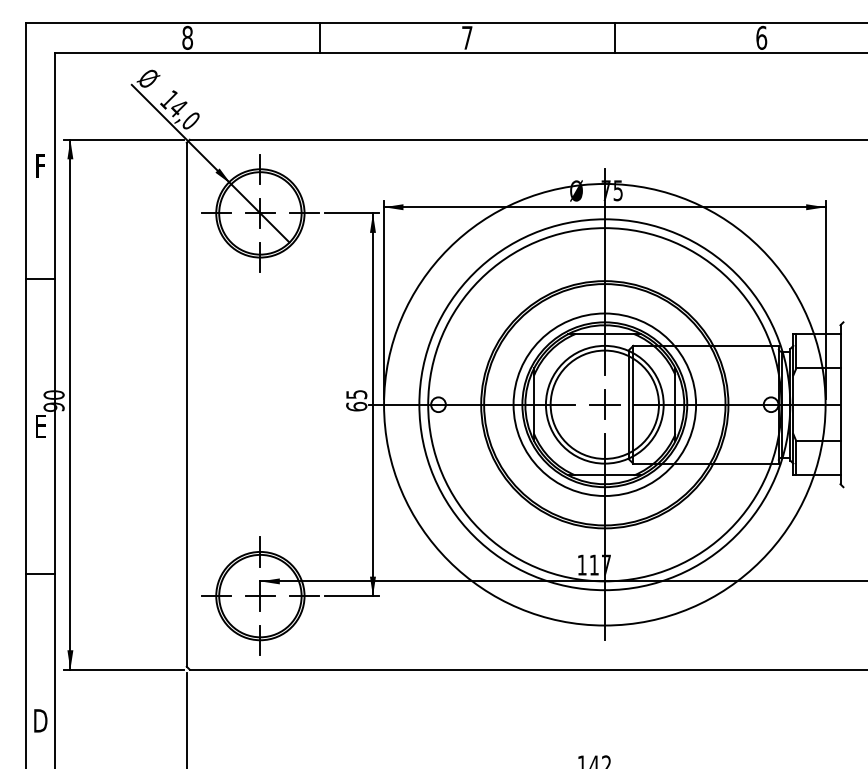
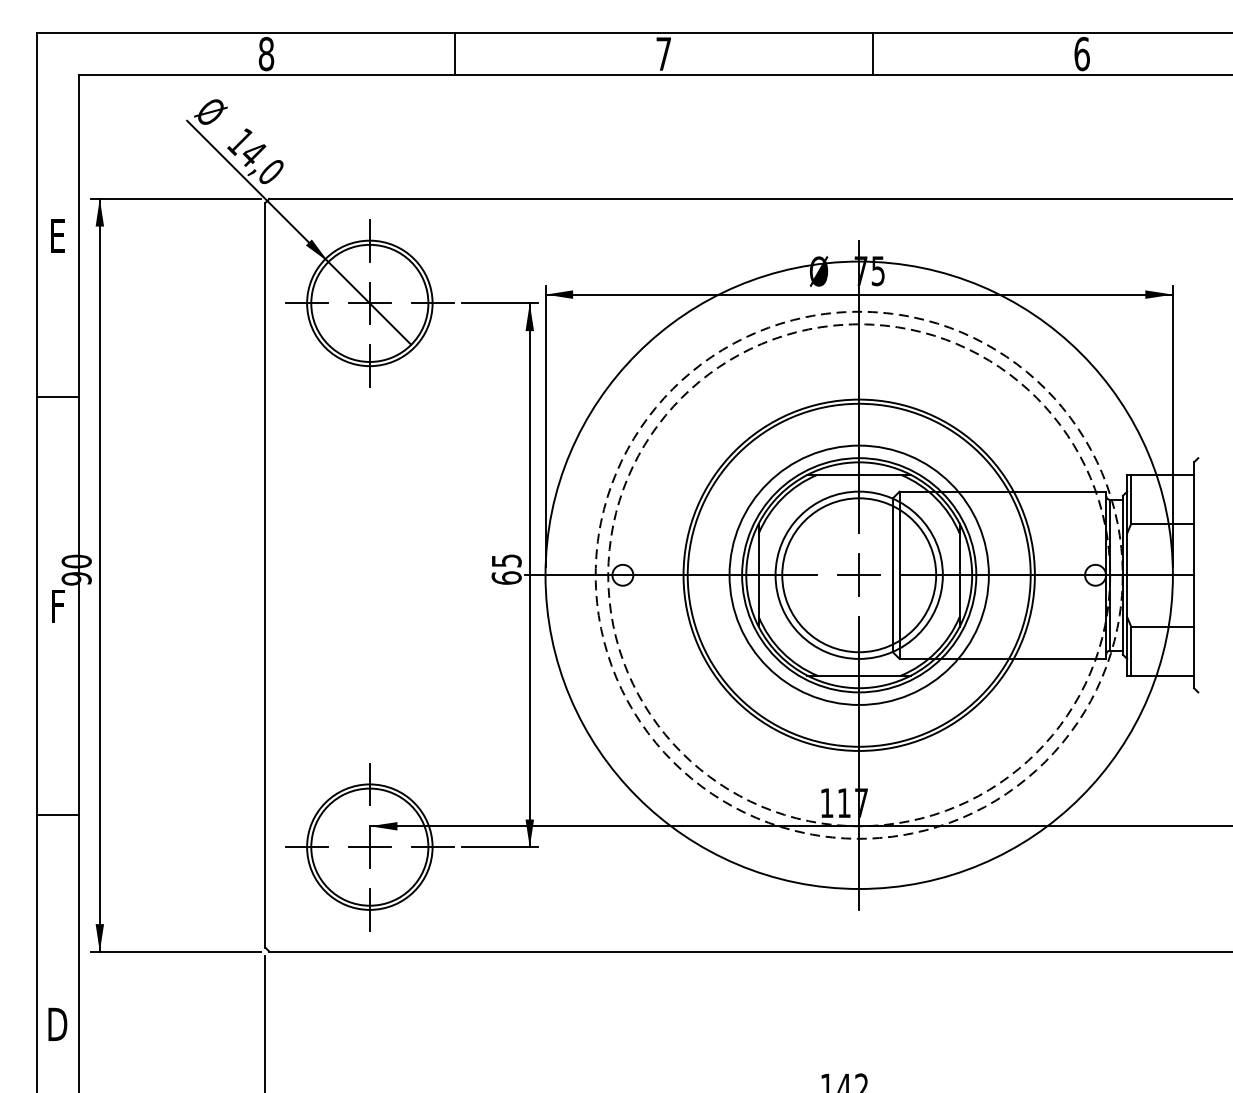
text: (41, 165) -> (58, 235), F -> E
circle: (604, 404) -> (858, 574), solid -> dashed
circle: (604, 404) -> (858, 574), solid -> dashed
text: (40, 426) -> (57, 606), E -> F

